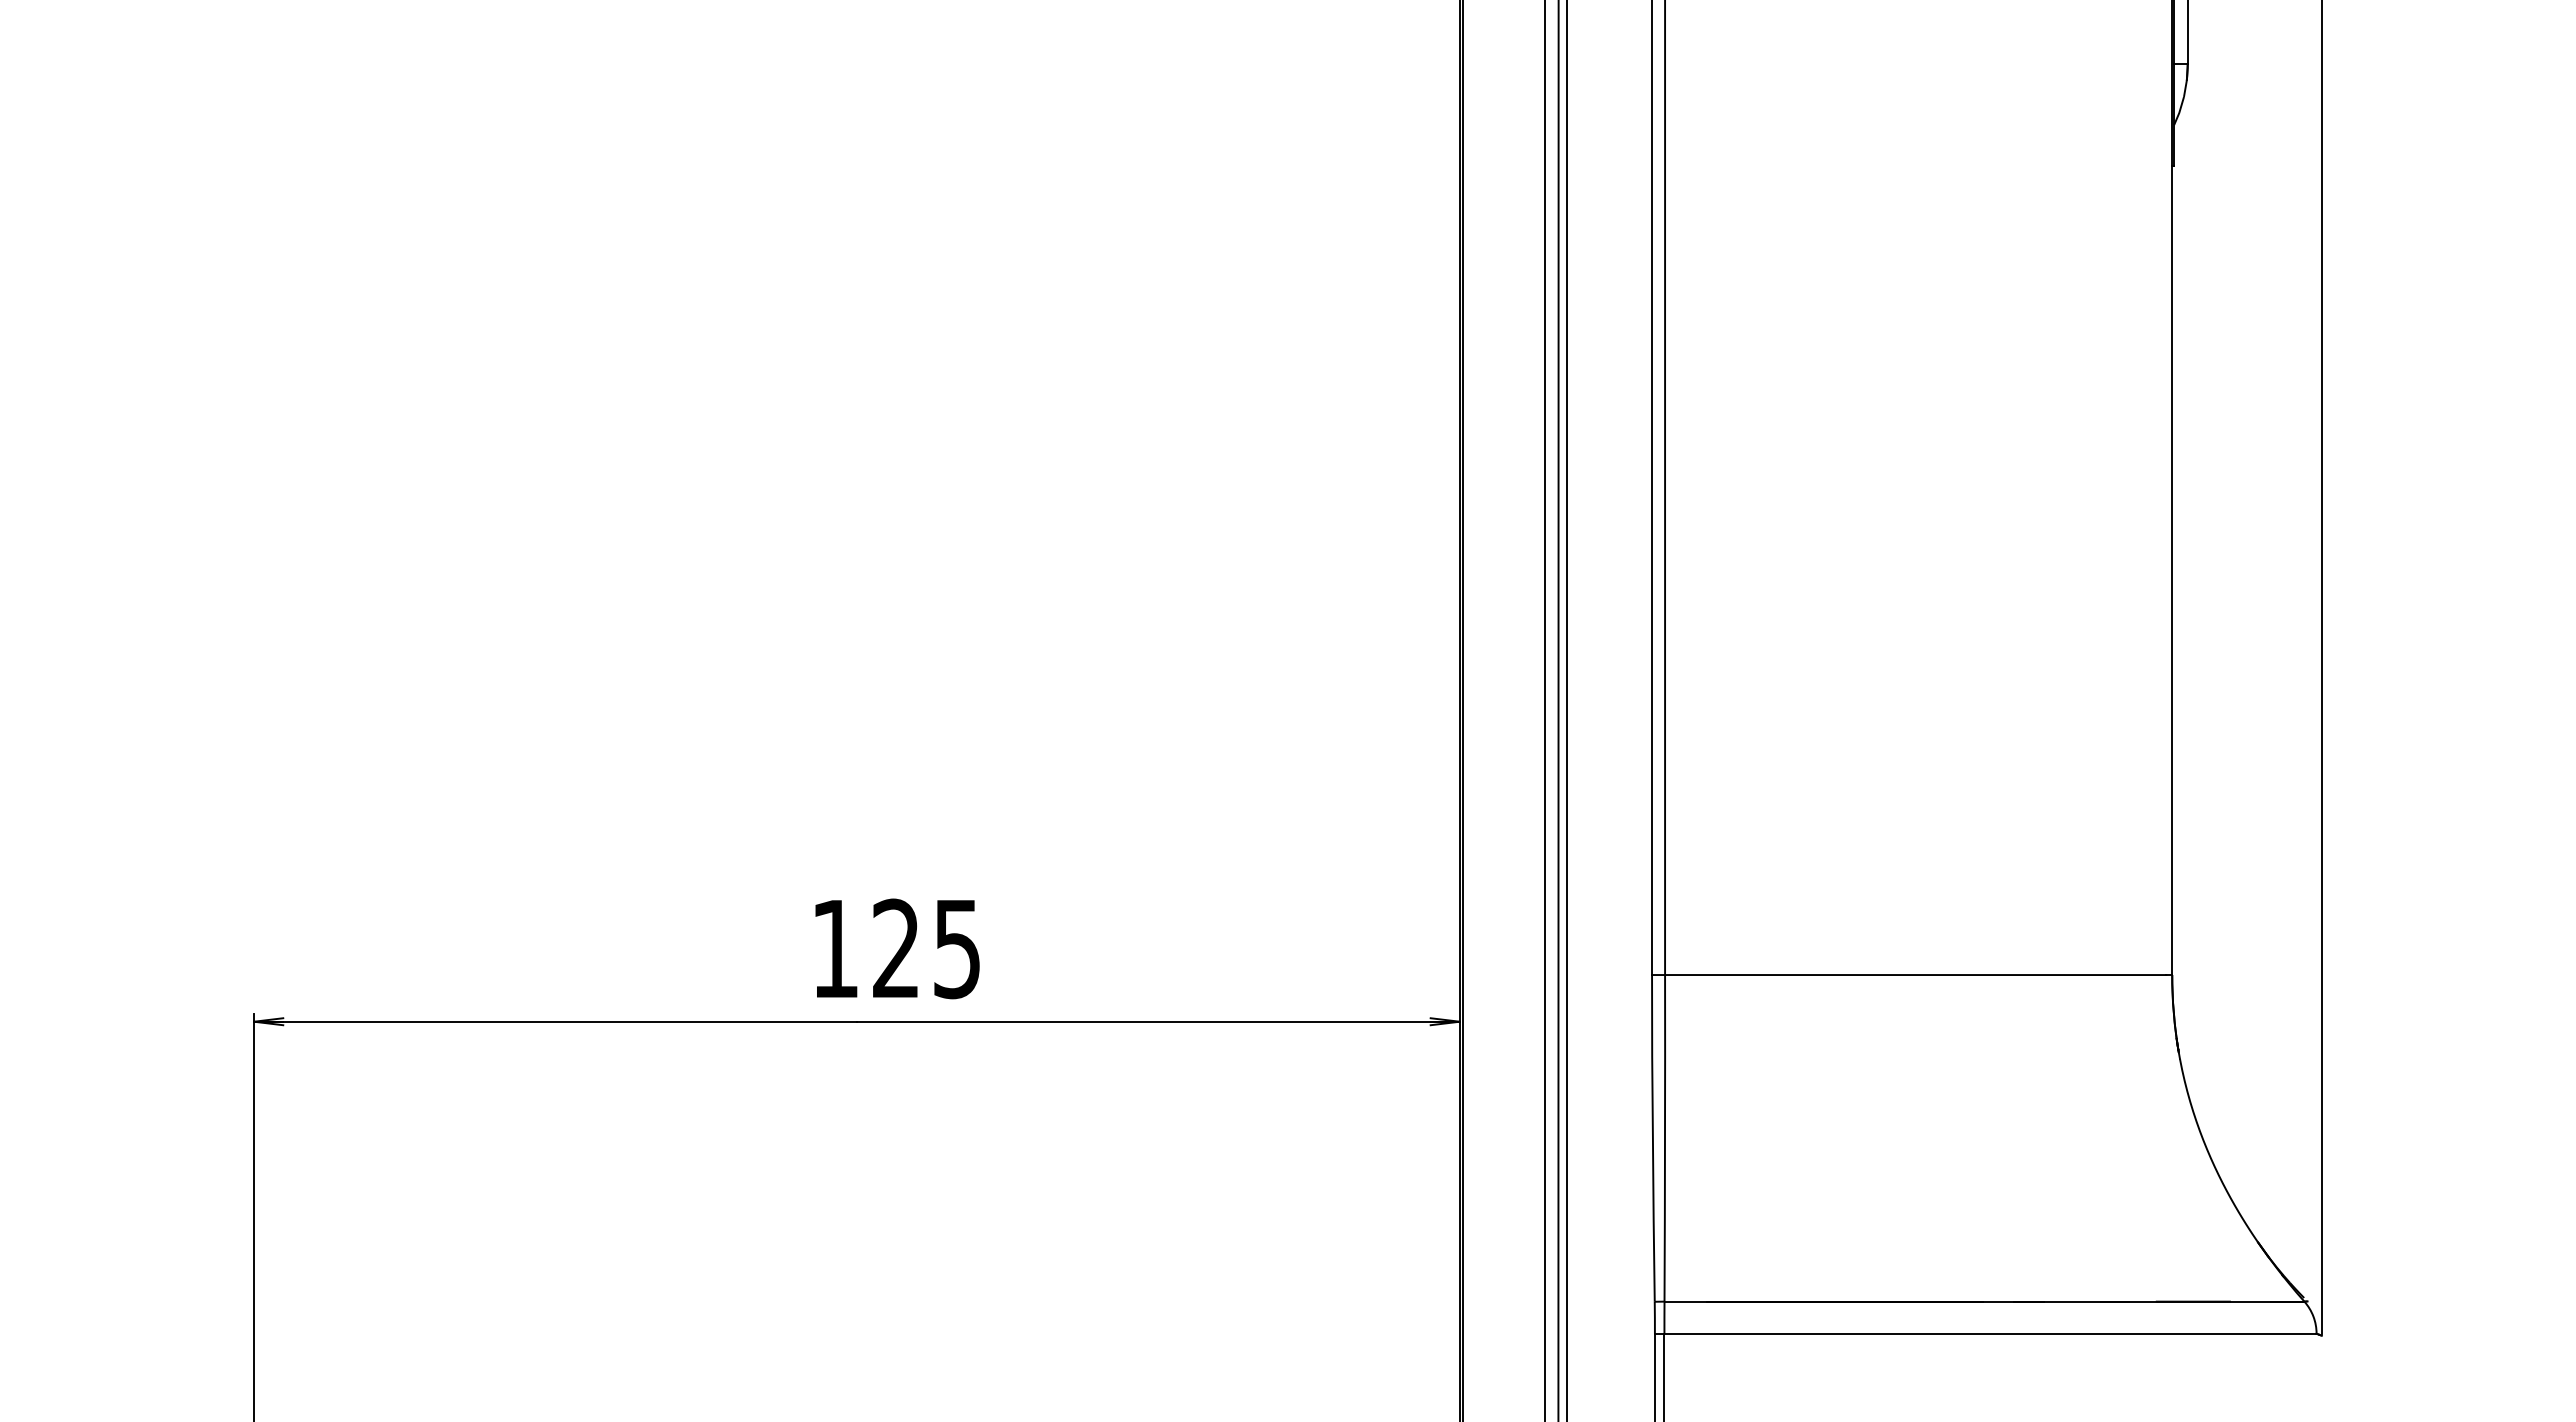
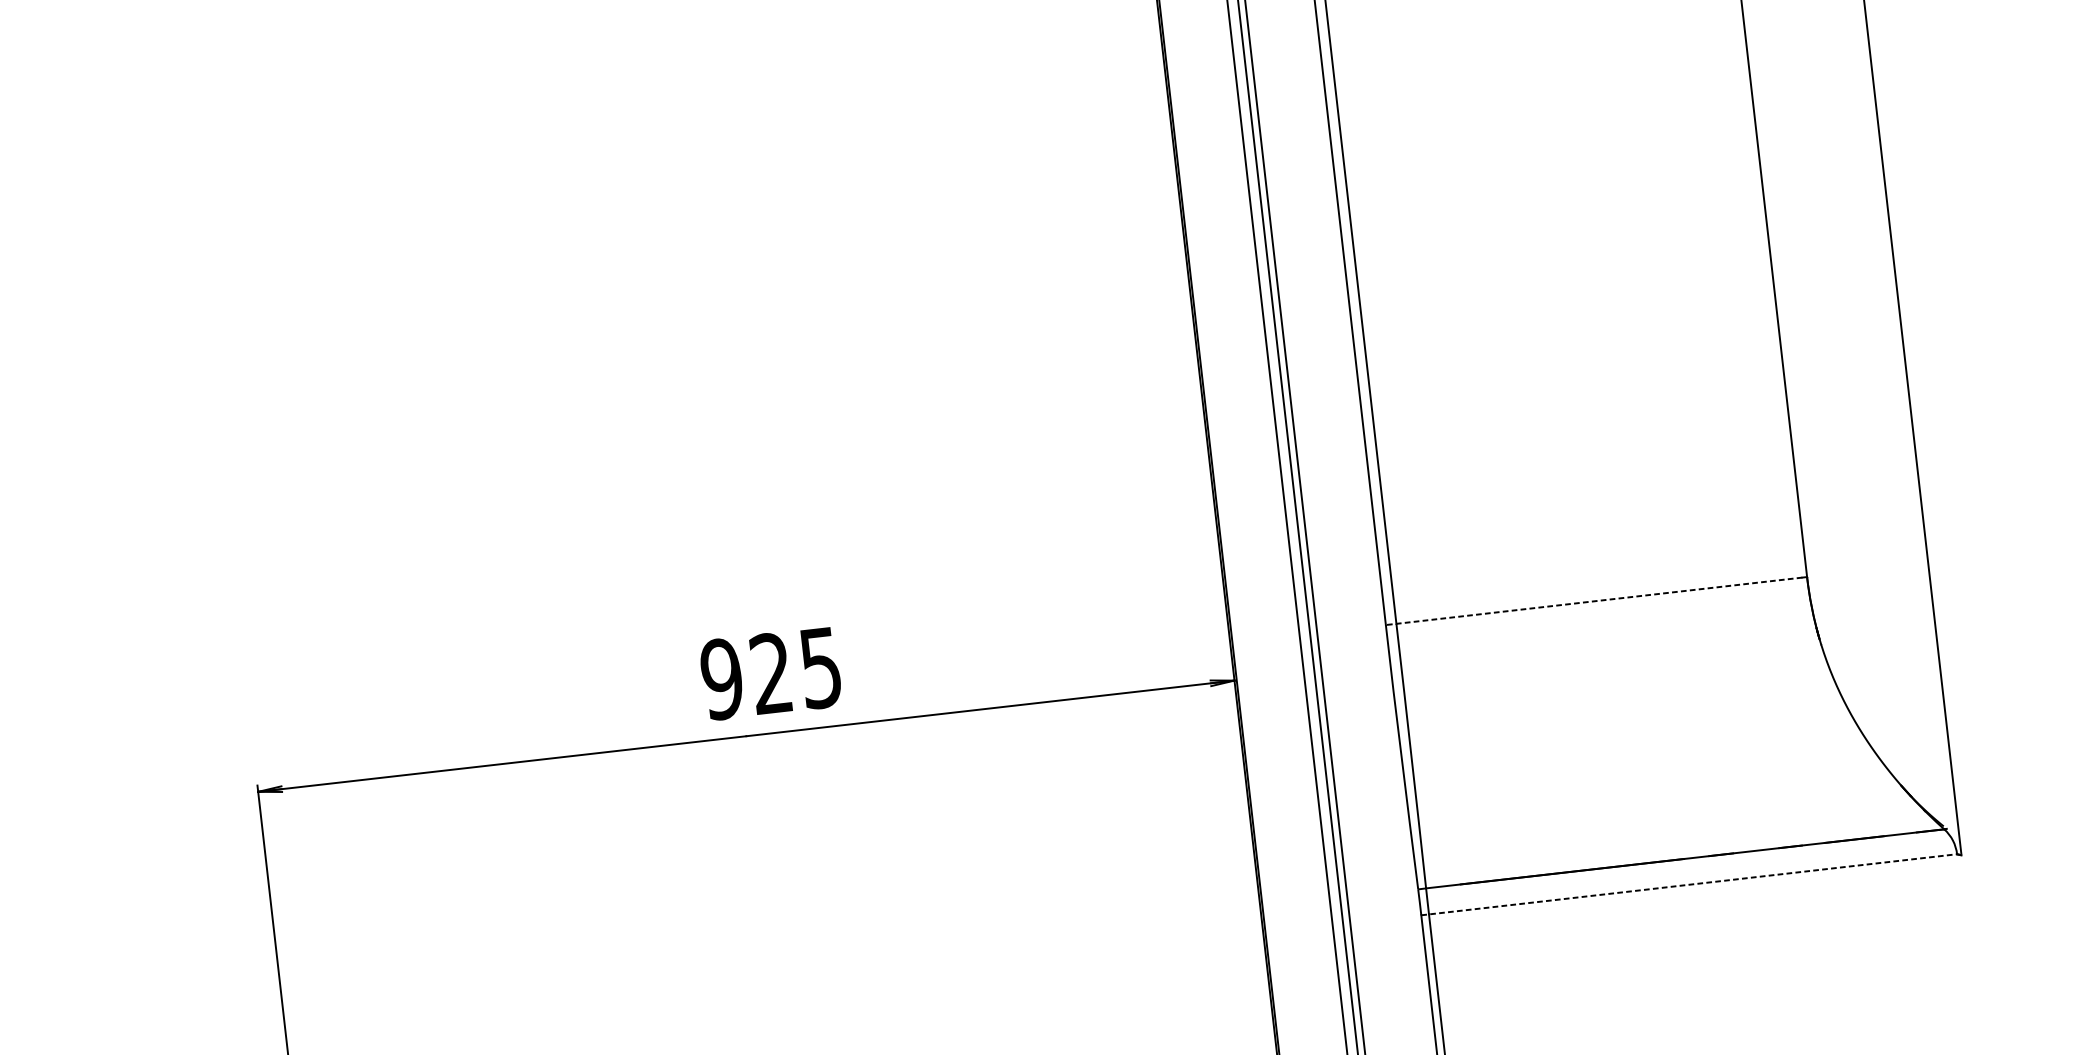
text: (835, 948) -> (722, 678), 125 -> 925
line: (1908, 975) -> (1593, 601), solid -> dashed
line: (1985, 1333) -> (1688, 884), solid -> dashed

